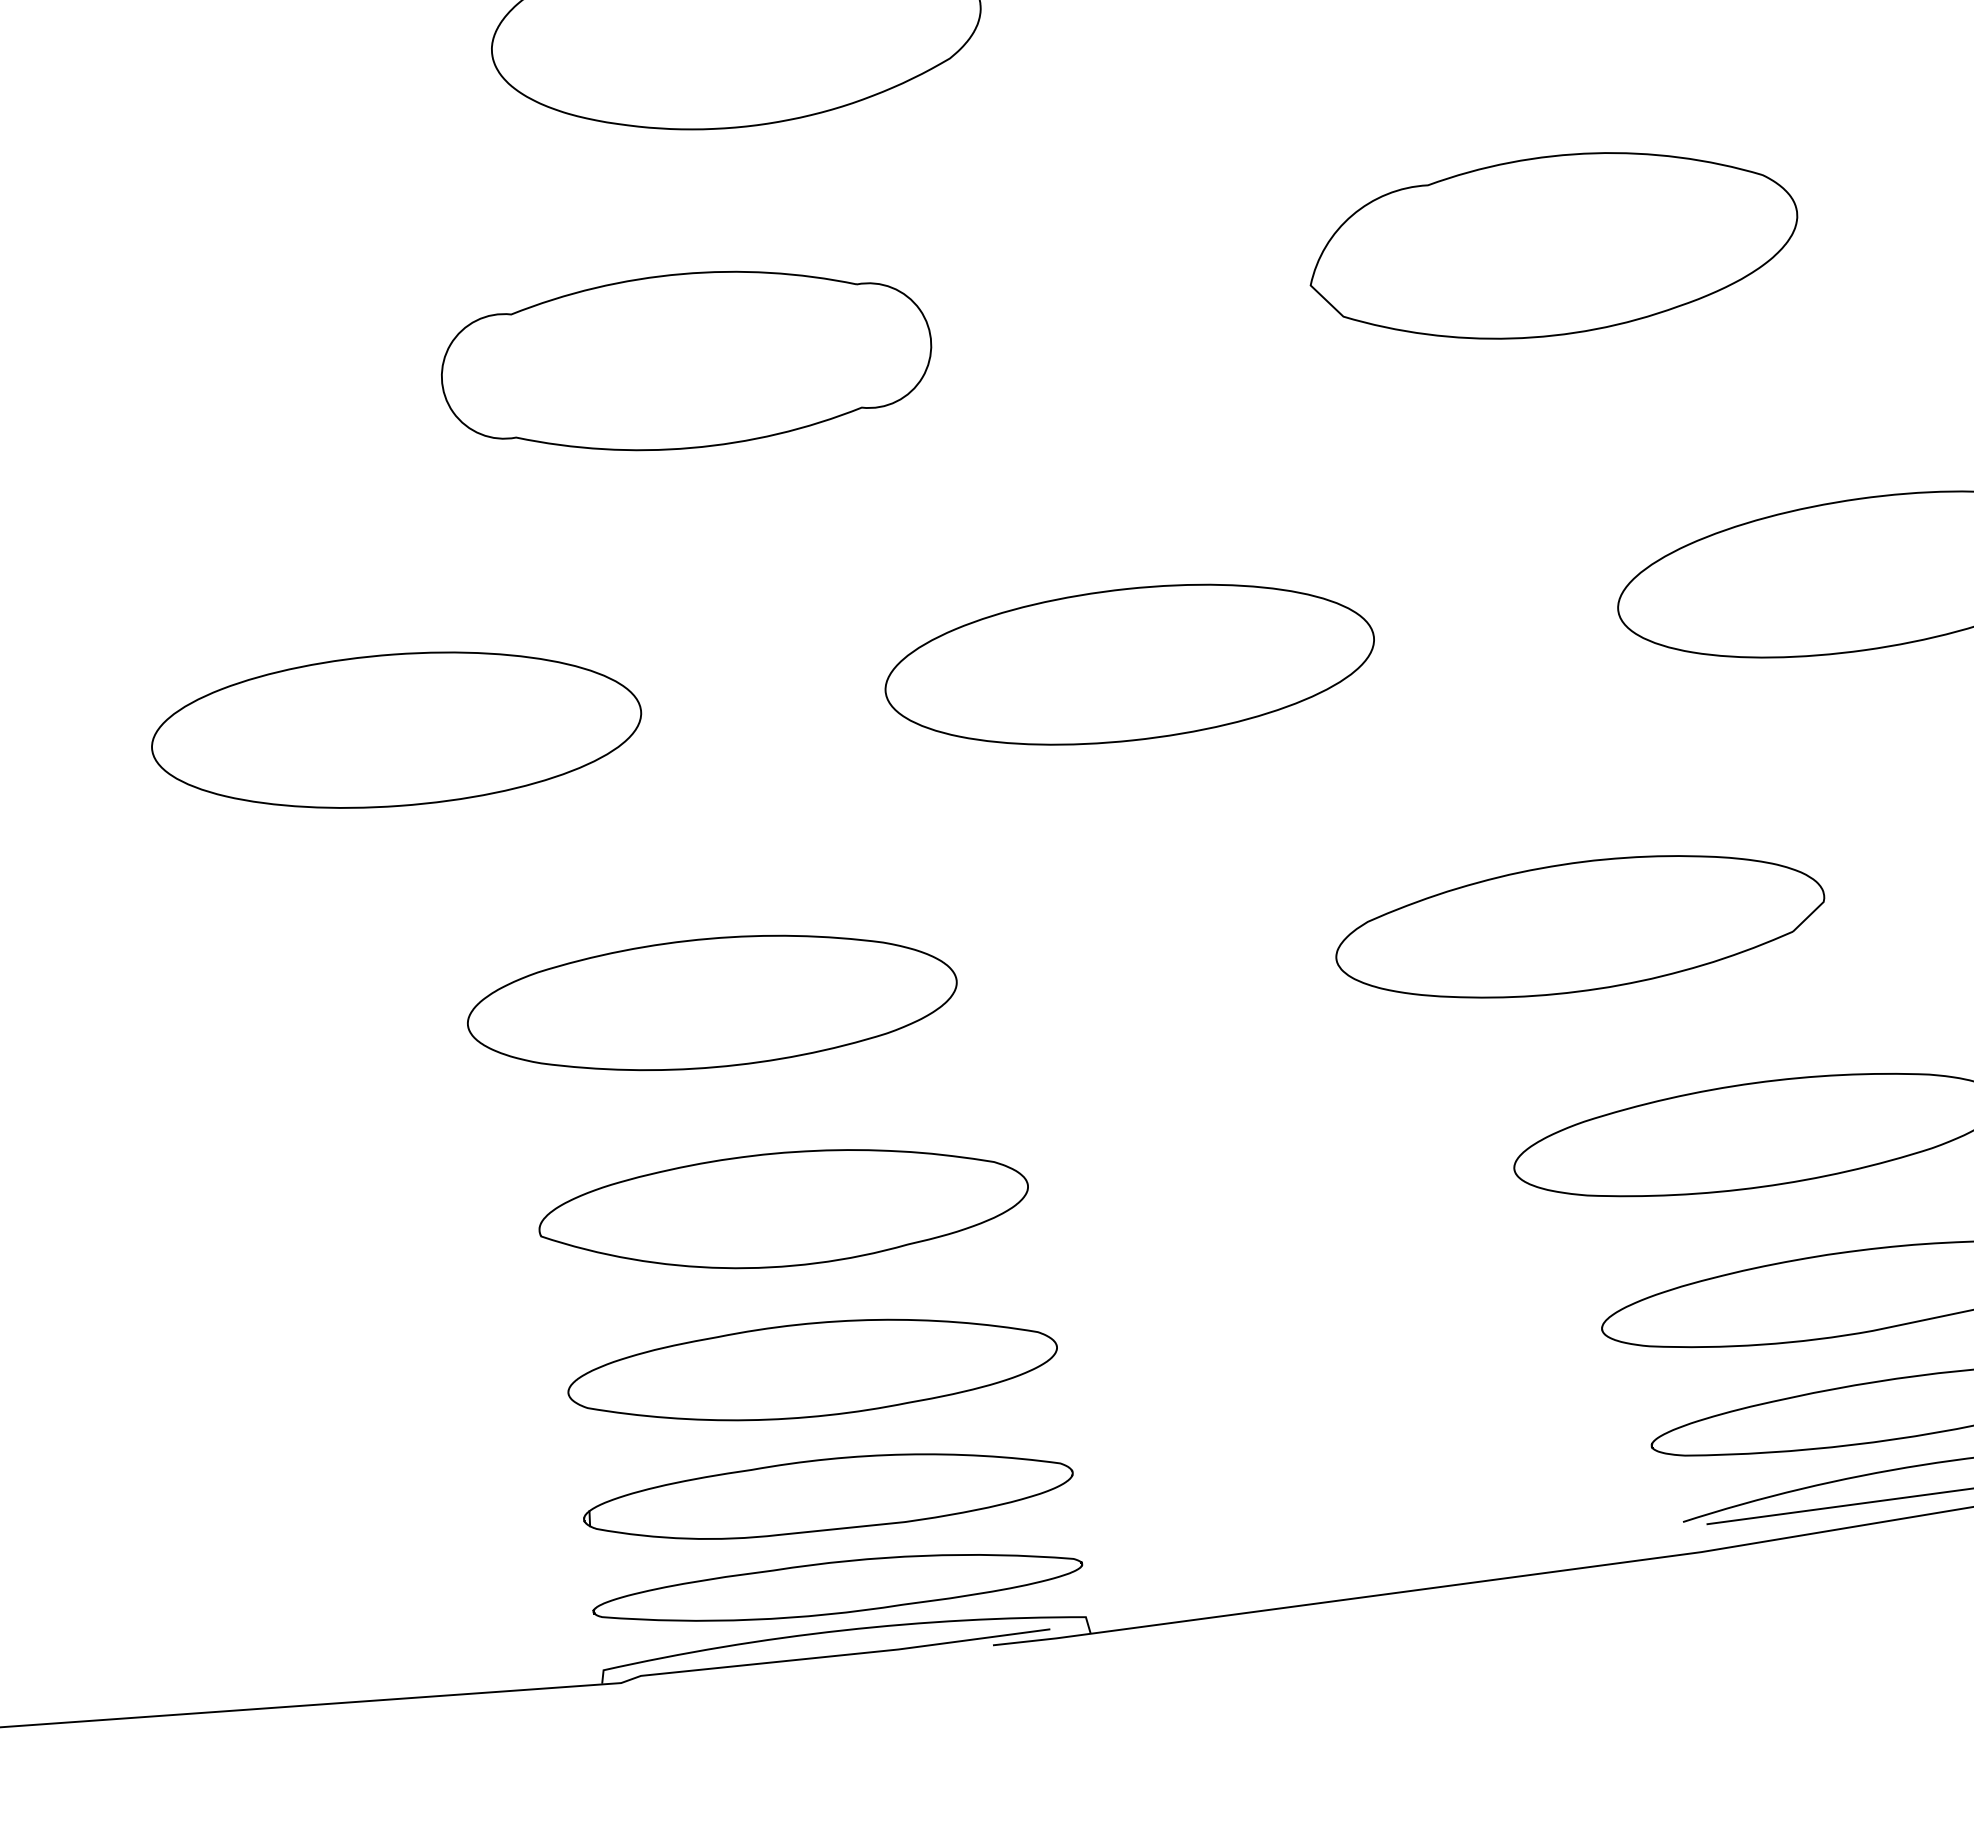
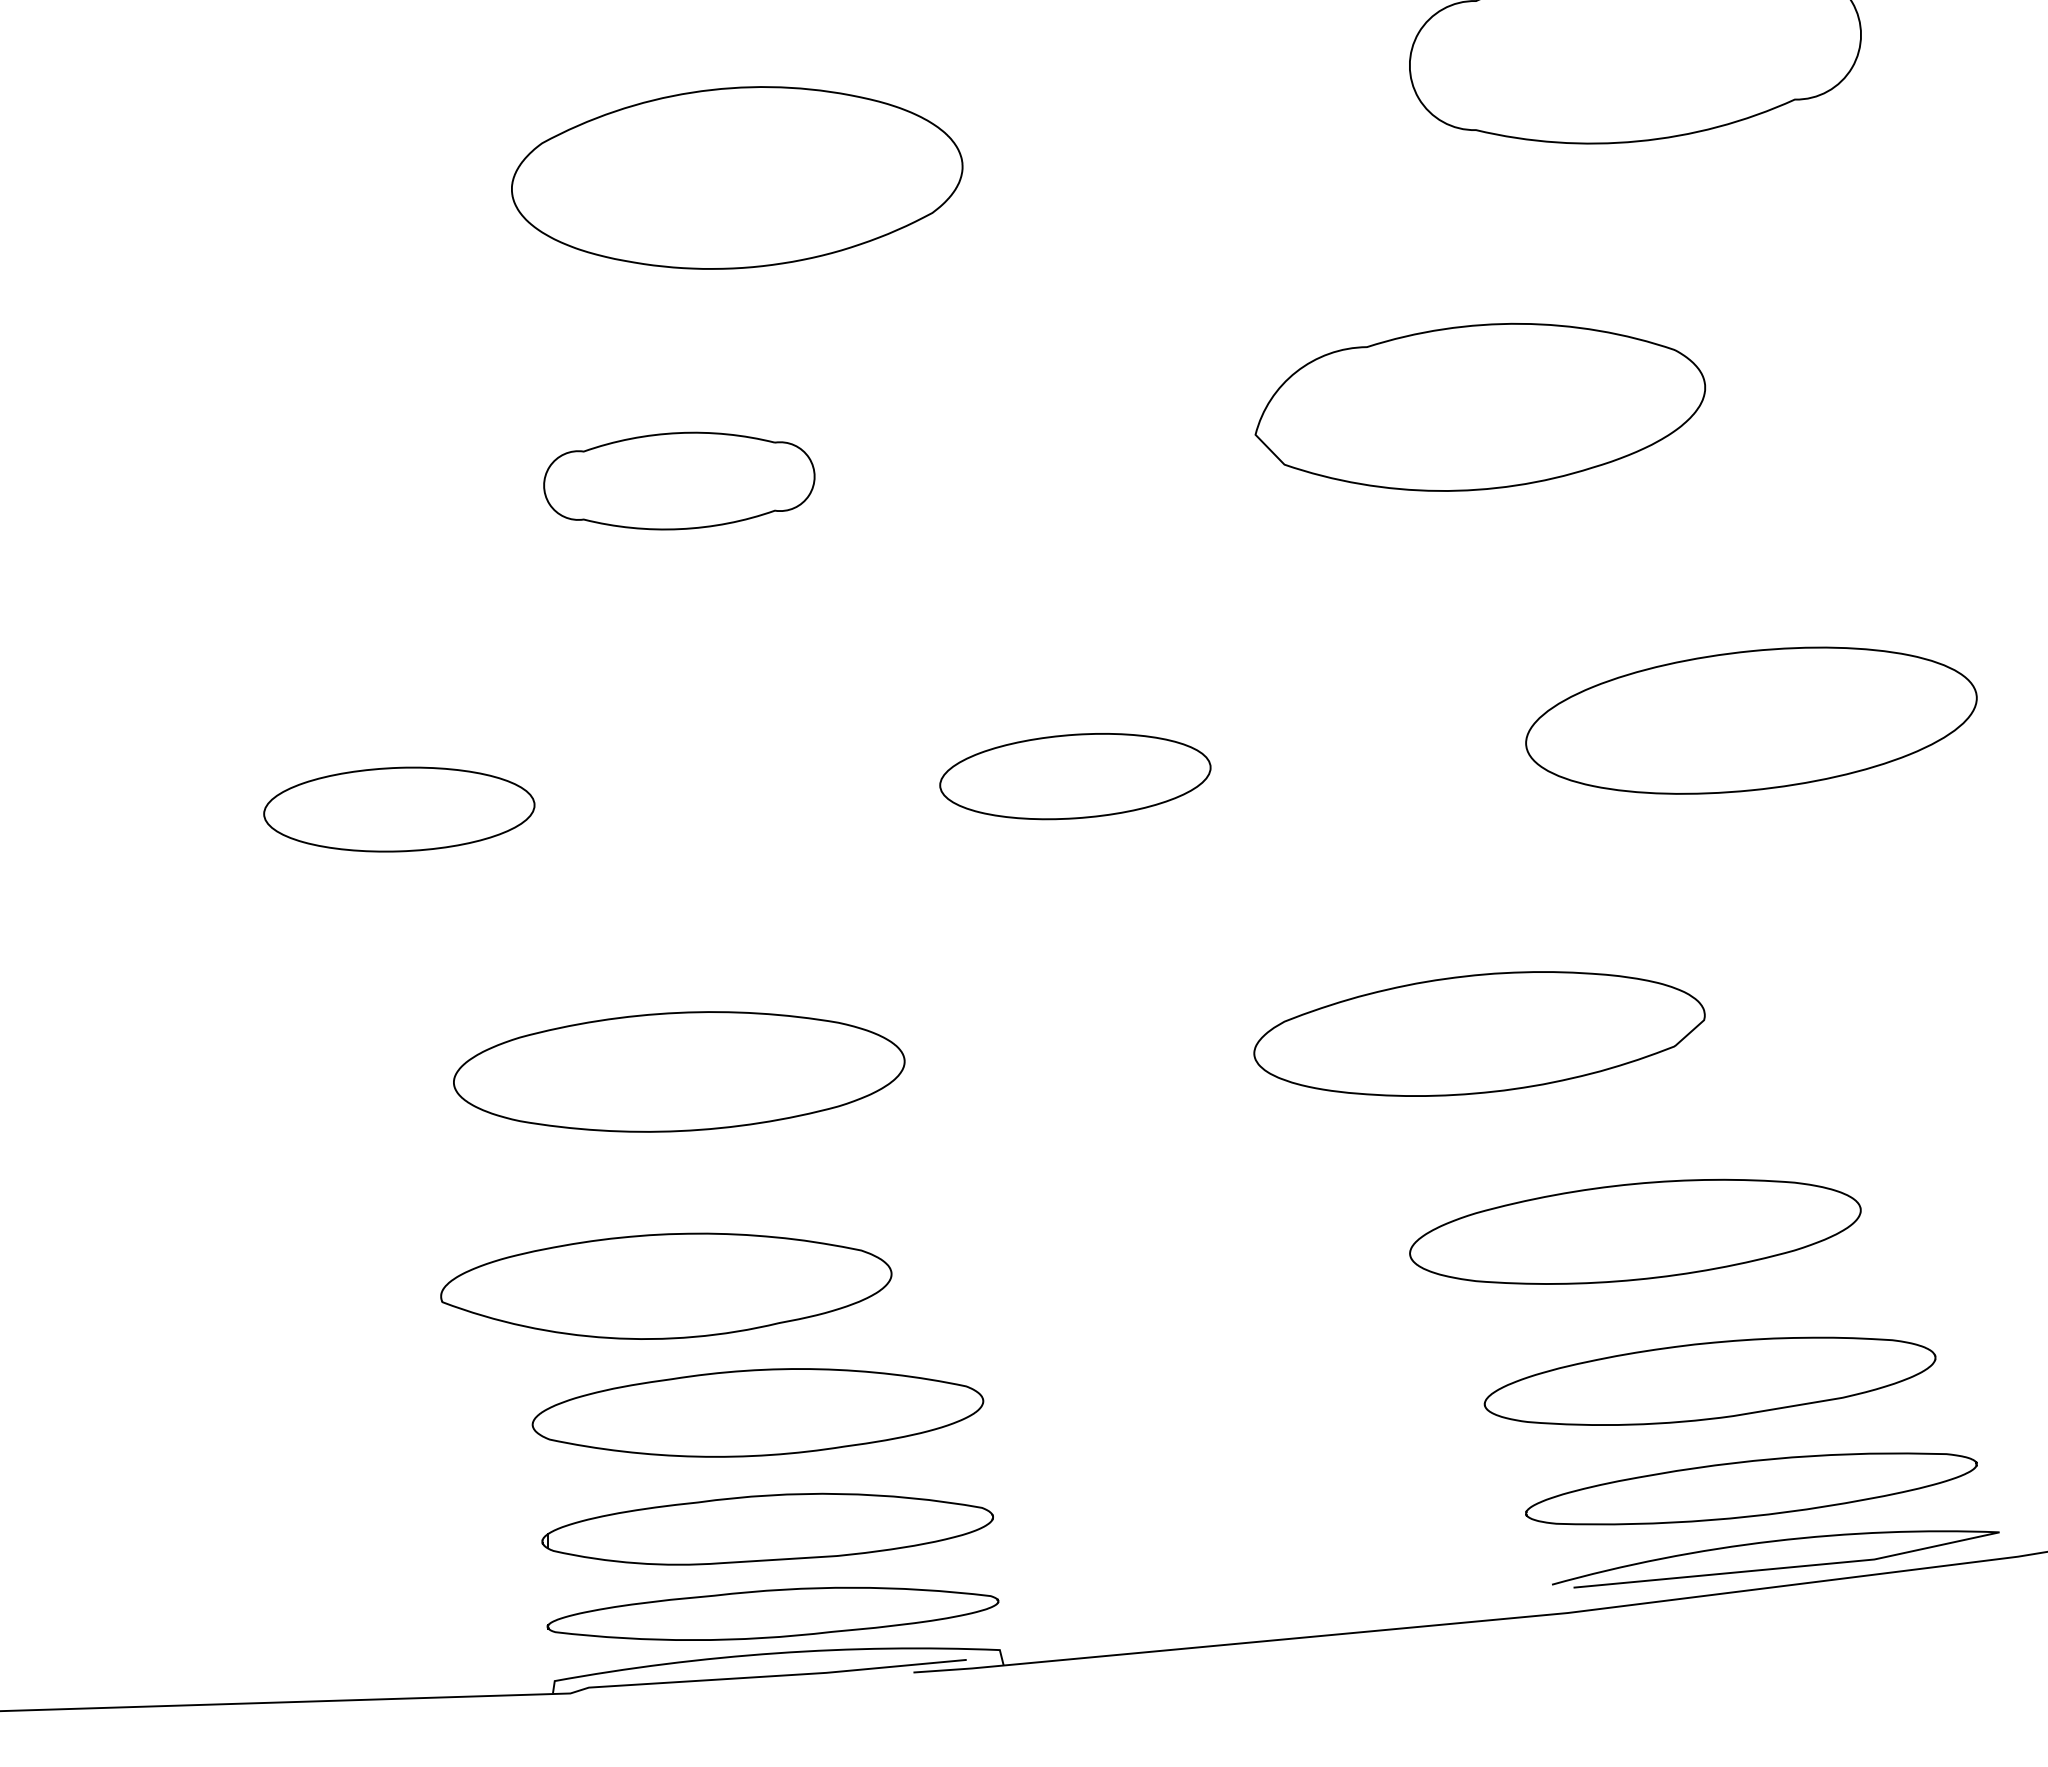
part: (686, 360) -> (679, 480), size x0.6
part: (1129, 664) -> (1075, 776), size x0.6
part: (396, 729) -> (399, 809), size x0.6
part: (783, 1208) -> (666, 1285), moved

